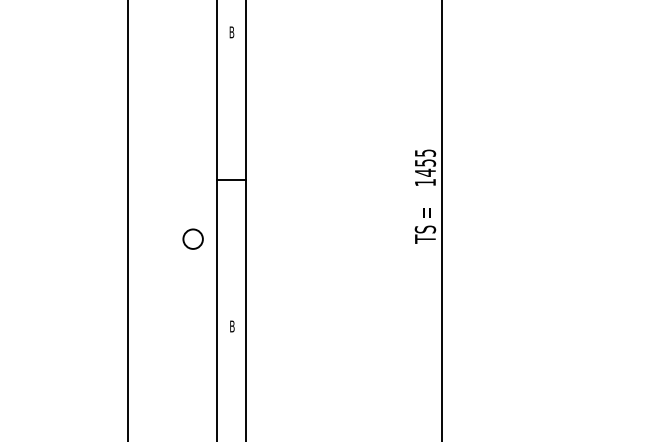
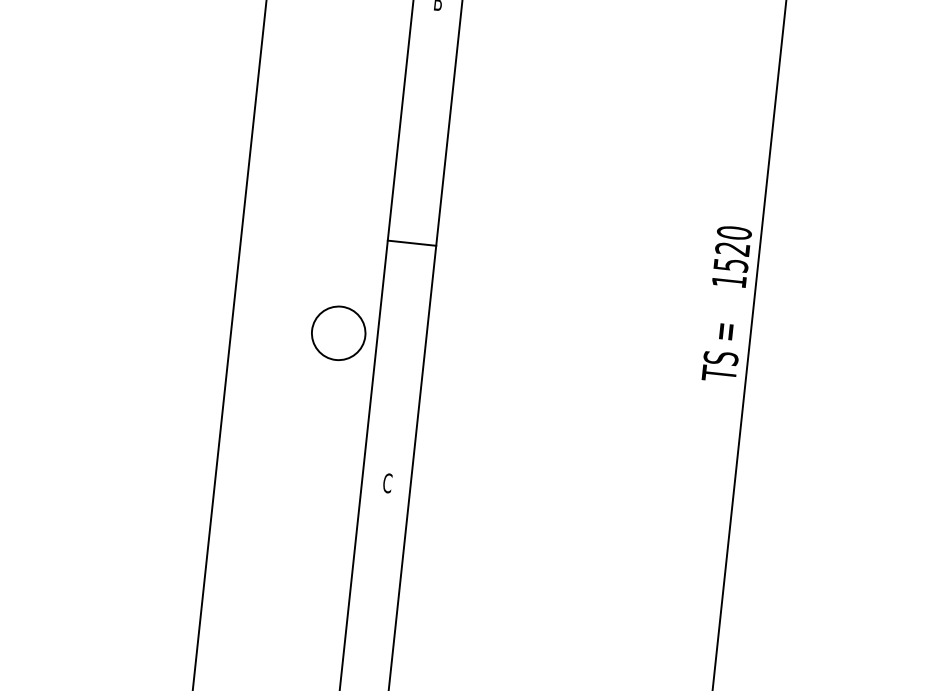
text: (425, 162) -> (732, 248), 1455 -> 1520
circle: (192, 238) -> (337, 332), size x1.67
text: (231, 326) -> (386, 483), B -> C

